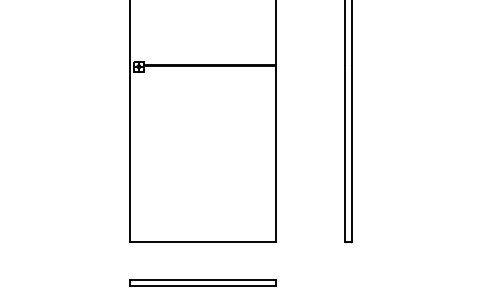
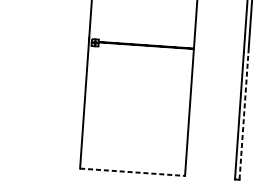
line: (351, 153) -> (243, 115), solid -> dashed
line: (203, 242) -> (132, 172), solid -> dashed

